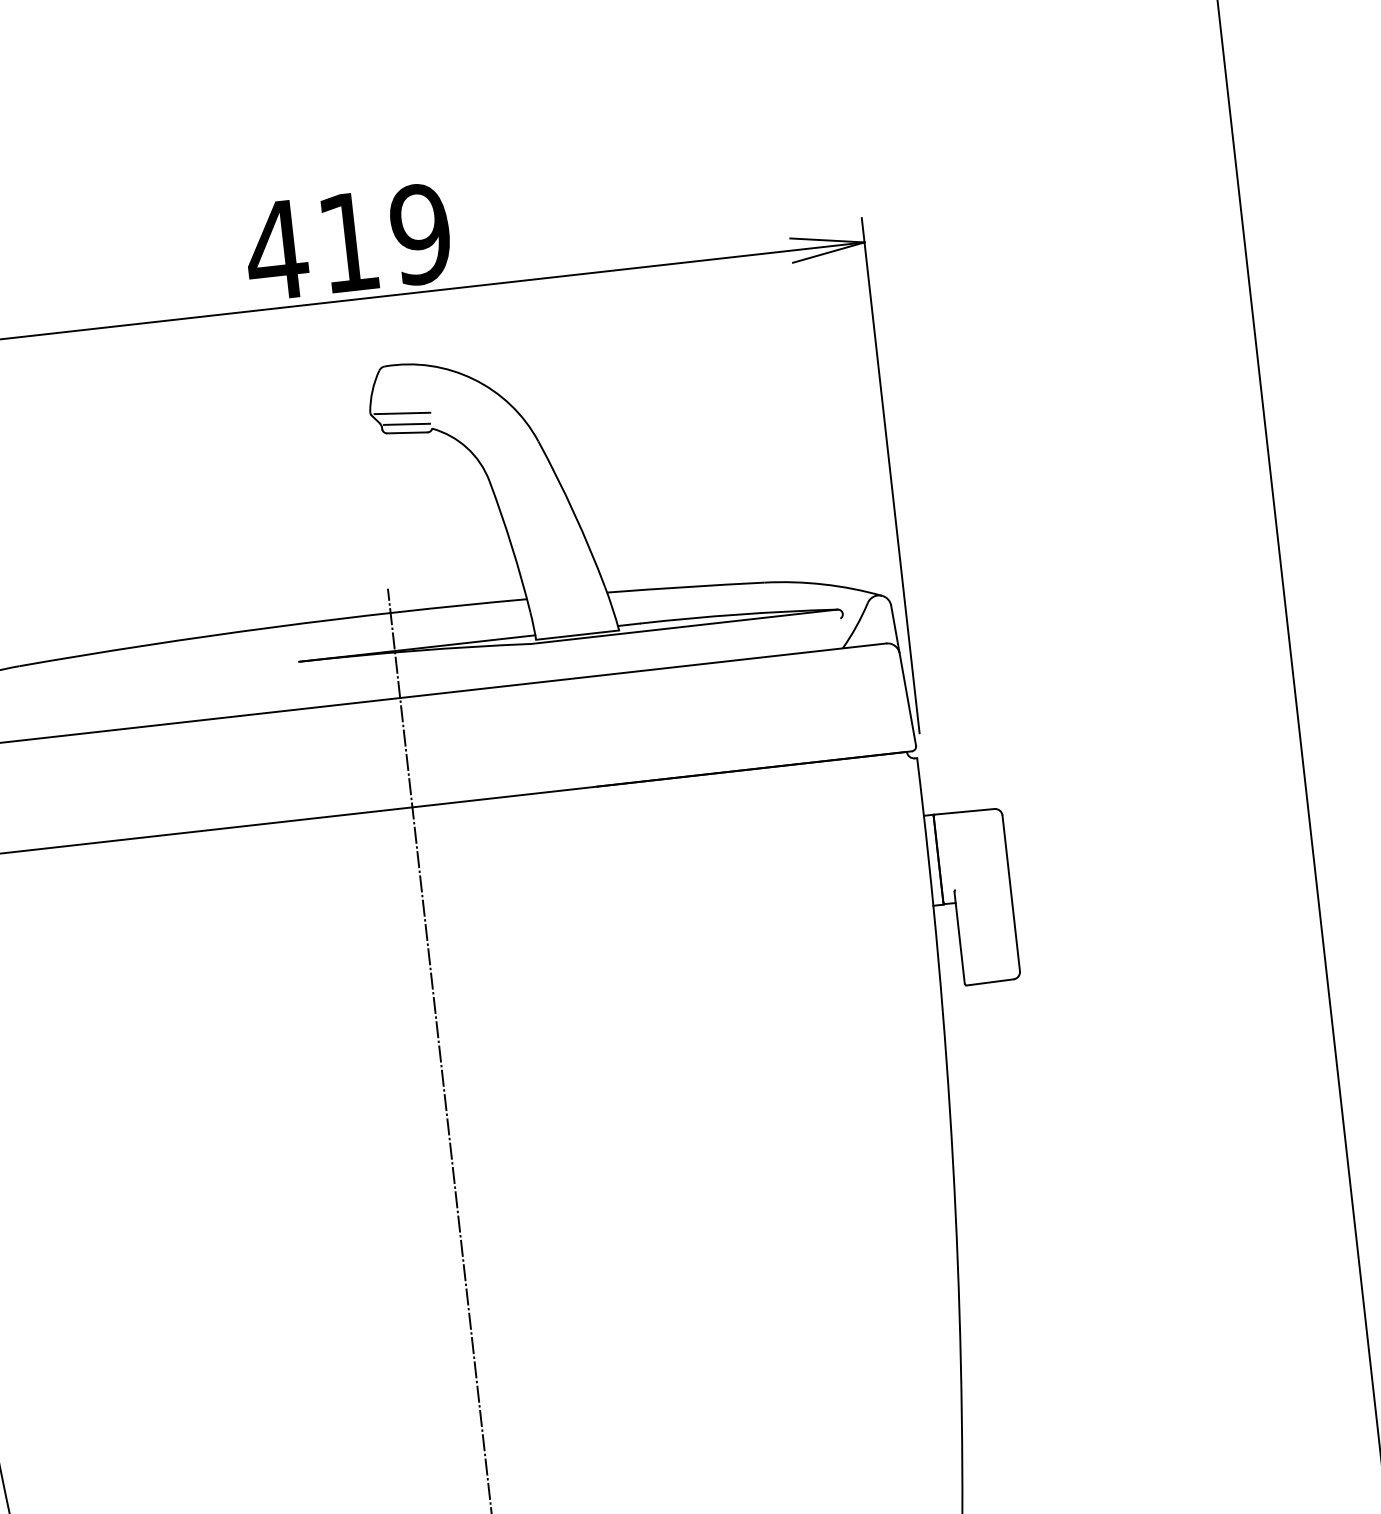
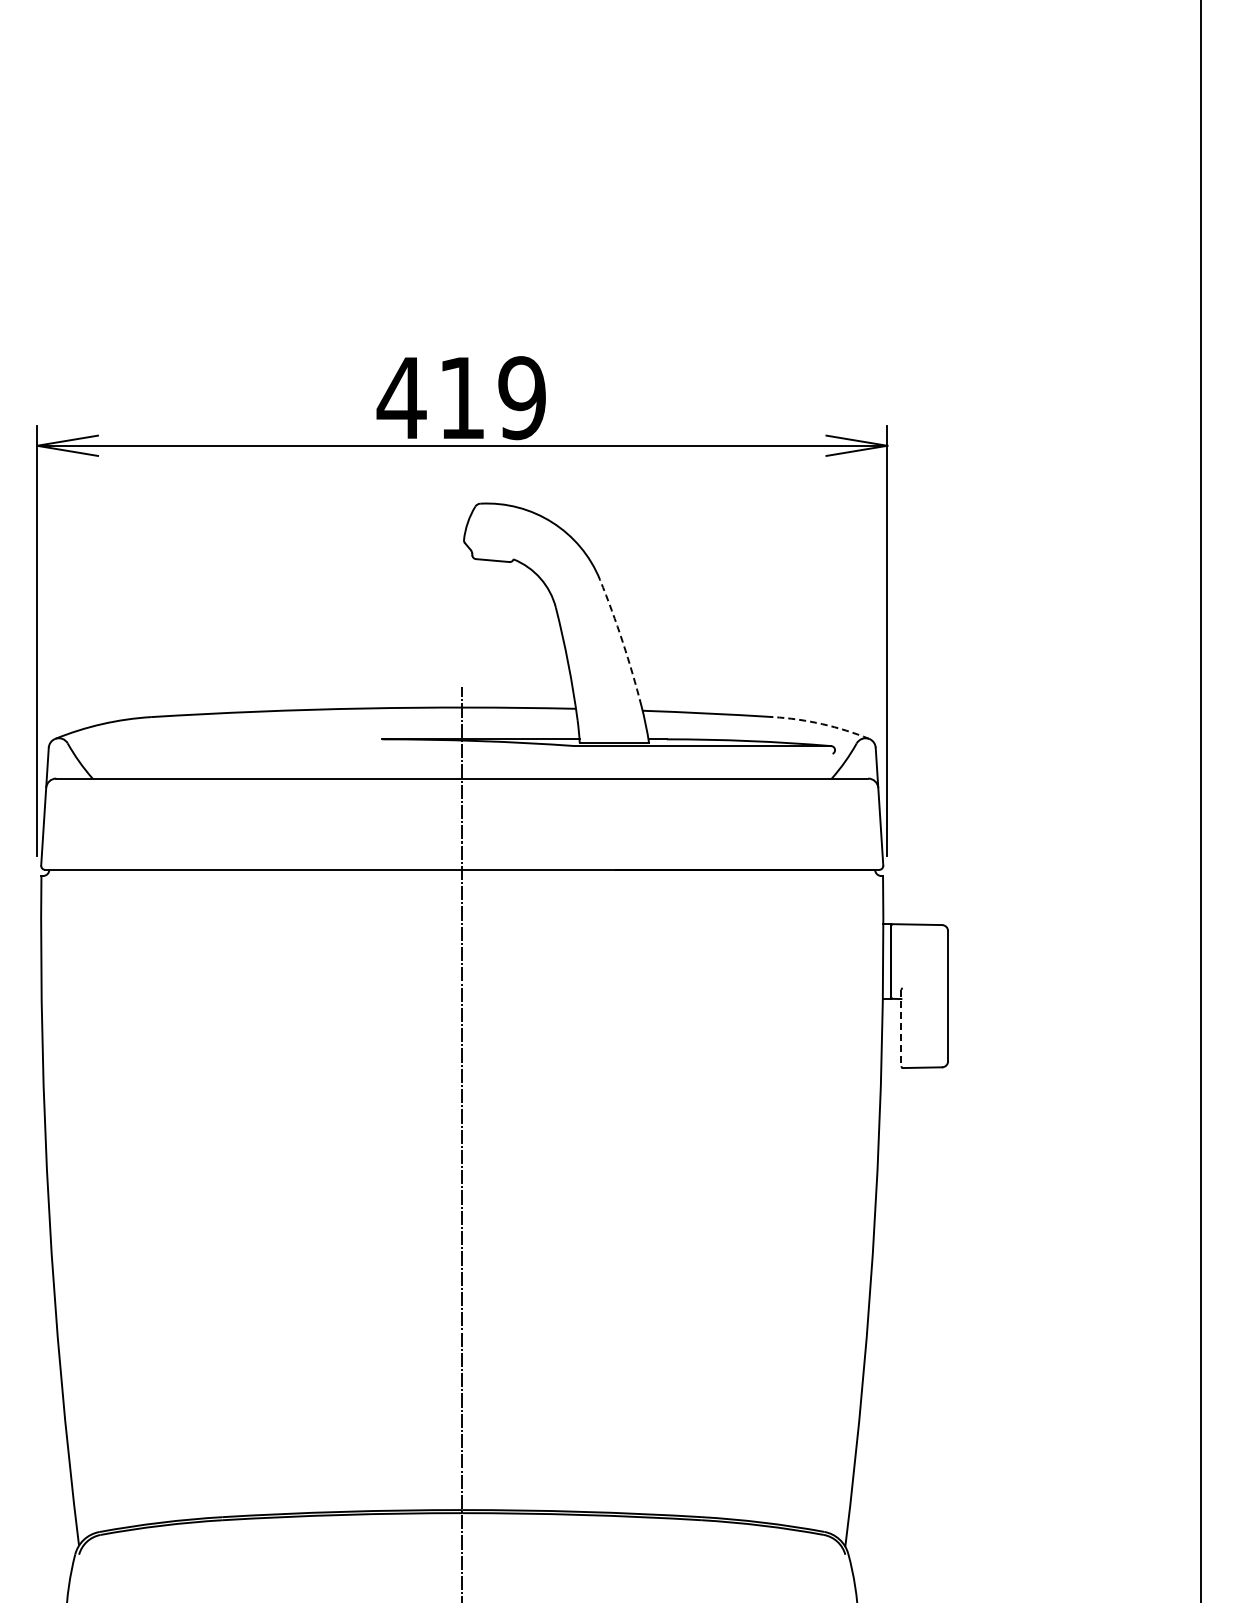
line: (402, 413) -> (490, 544), removed
line: (407, 424) -> (493, 553), removed
arc: (573, 513) -> (622, 642), solid -> dashed
arc: (824, 584) -> (822, 724), solid -> dashed
line: (959, 938) -> (901, 1028), solid -> dashed

